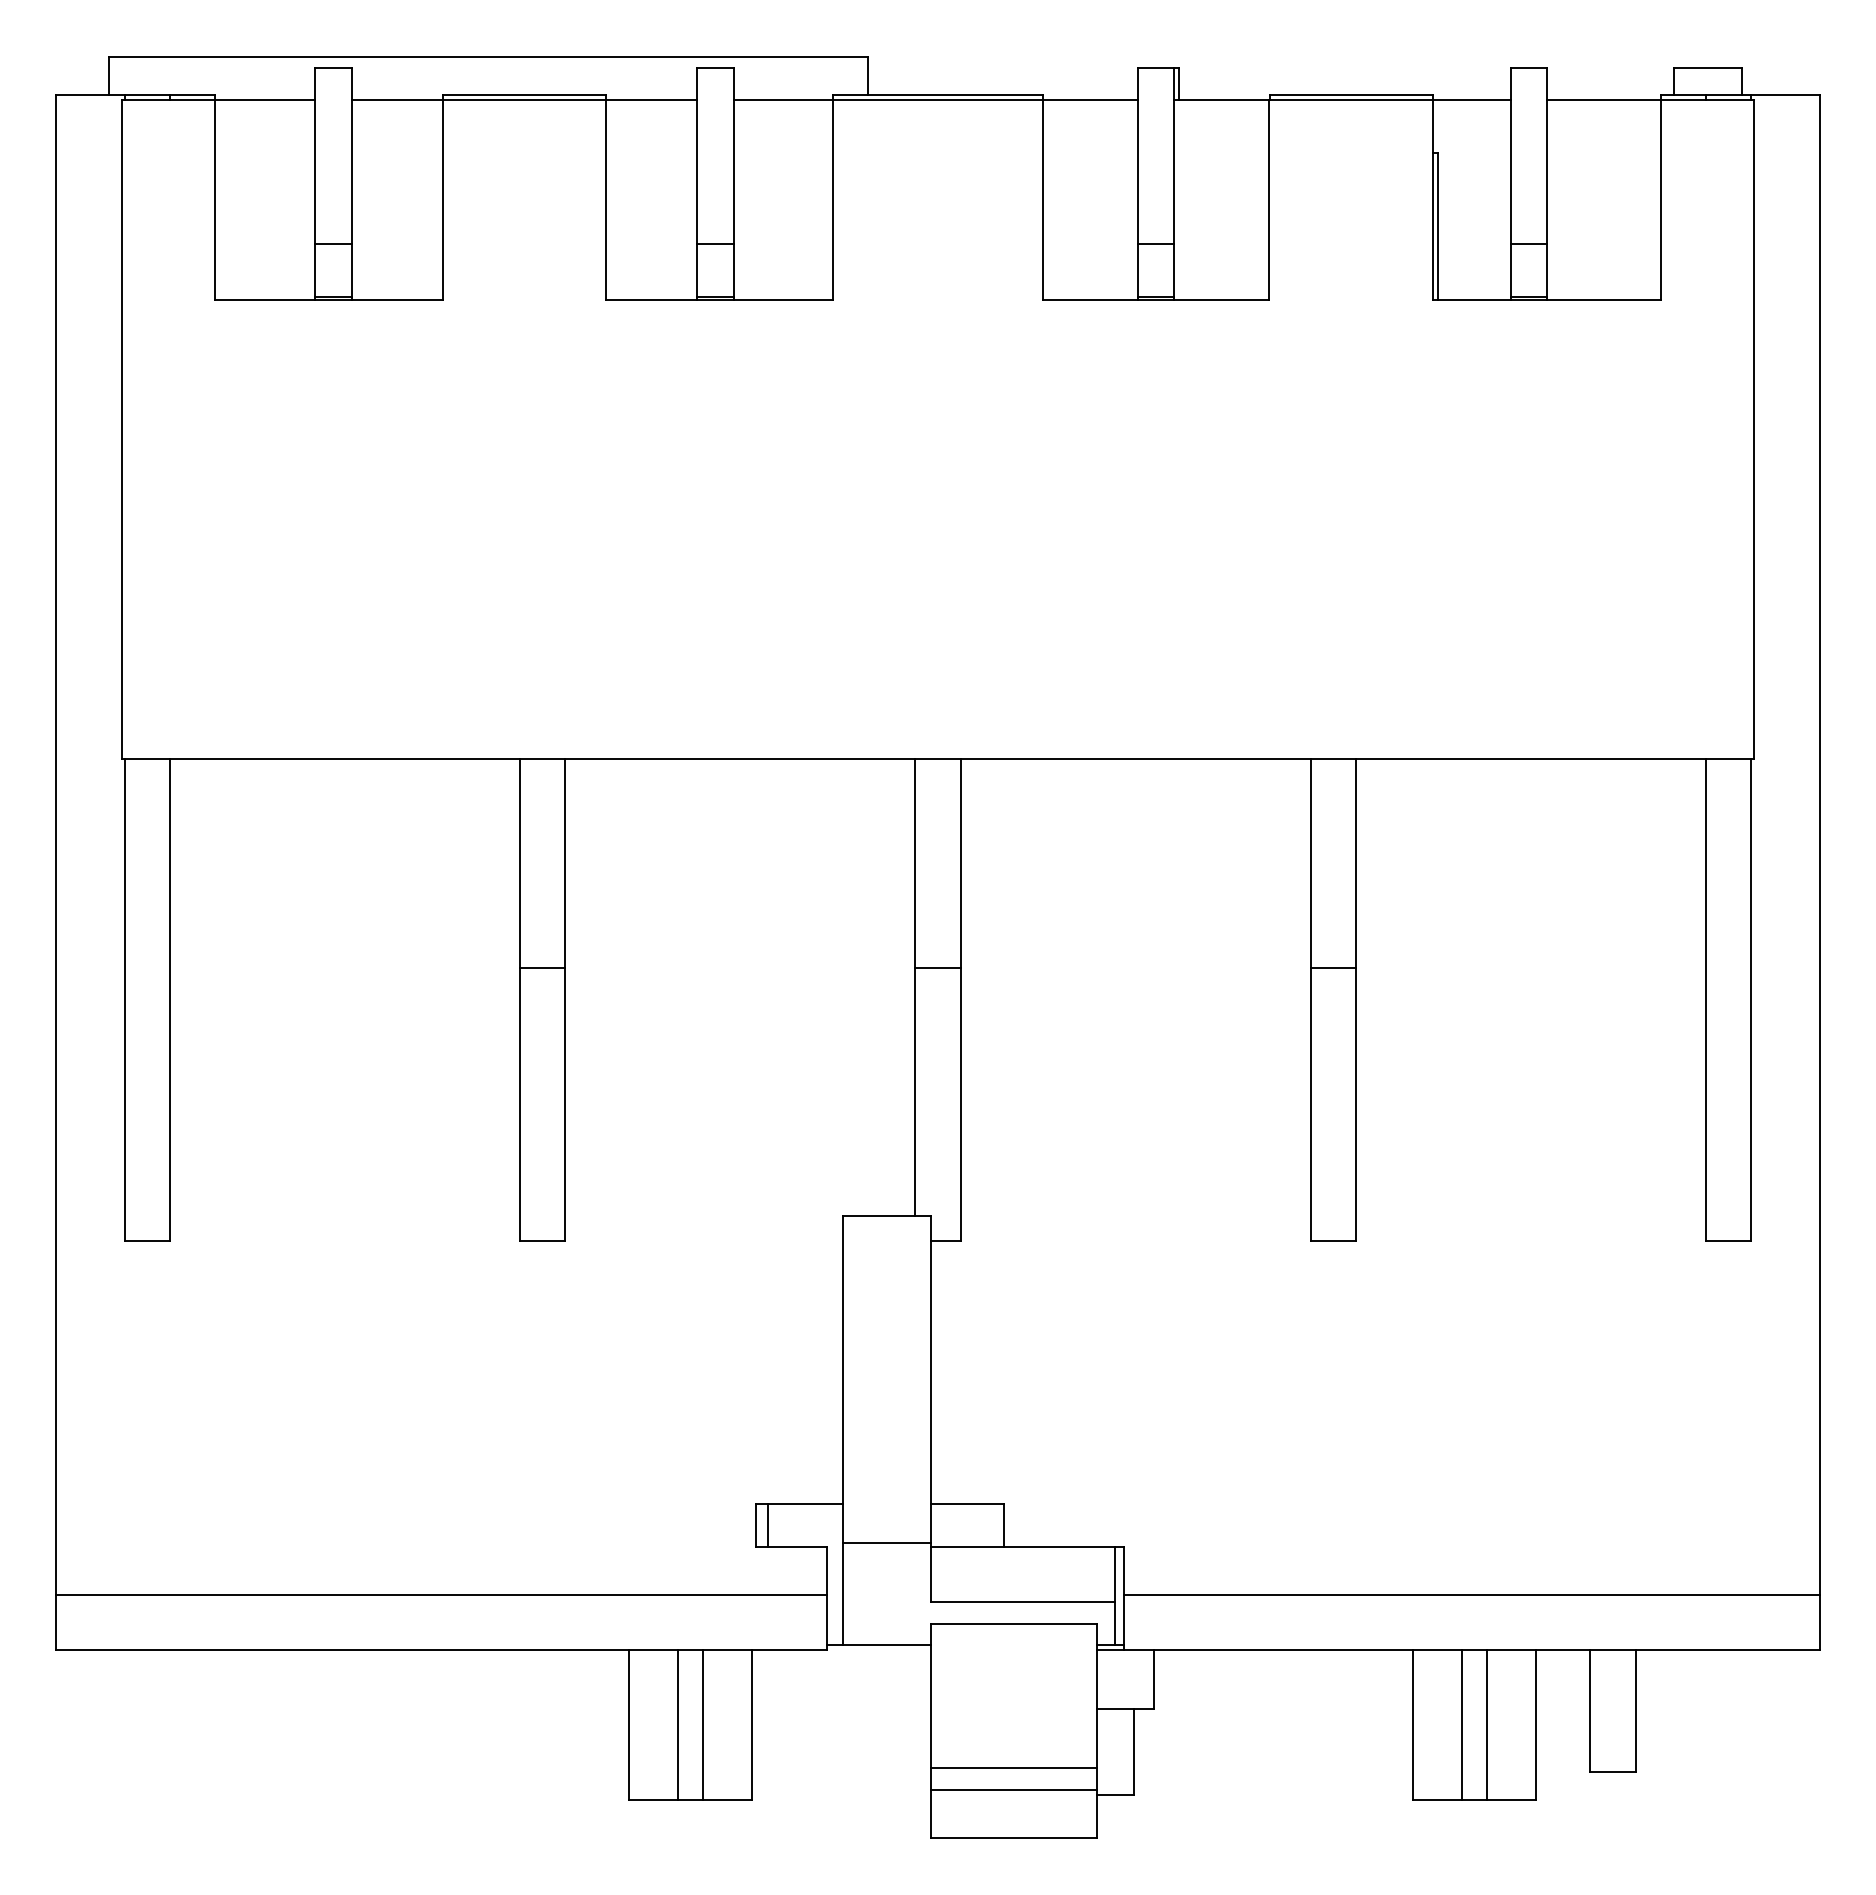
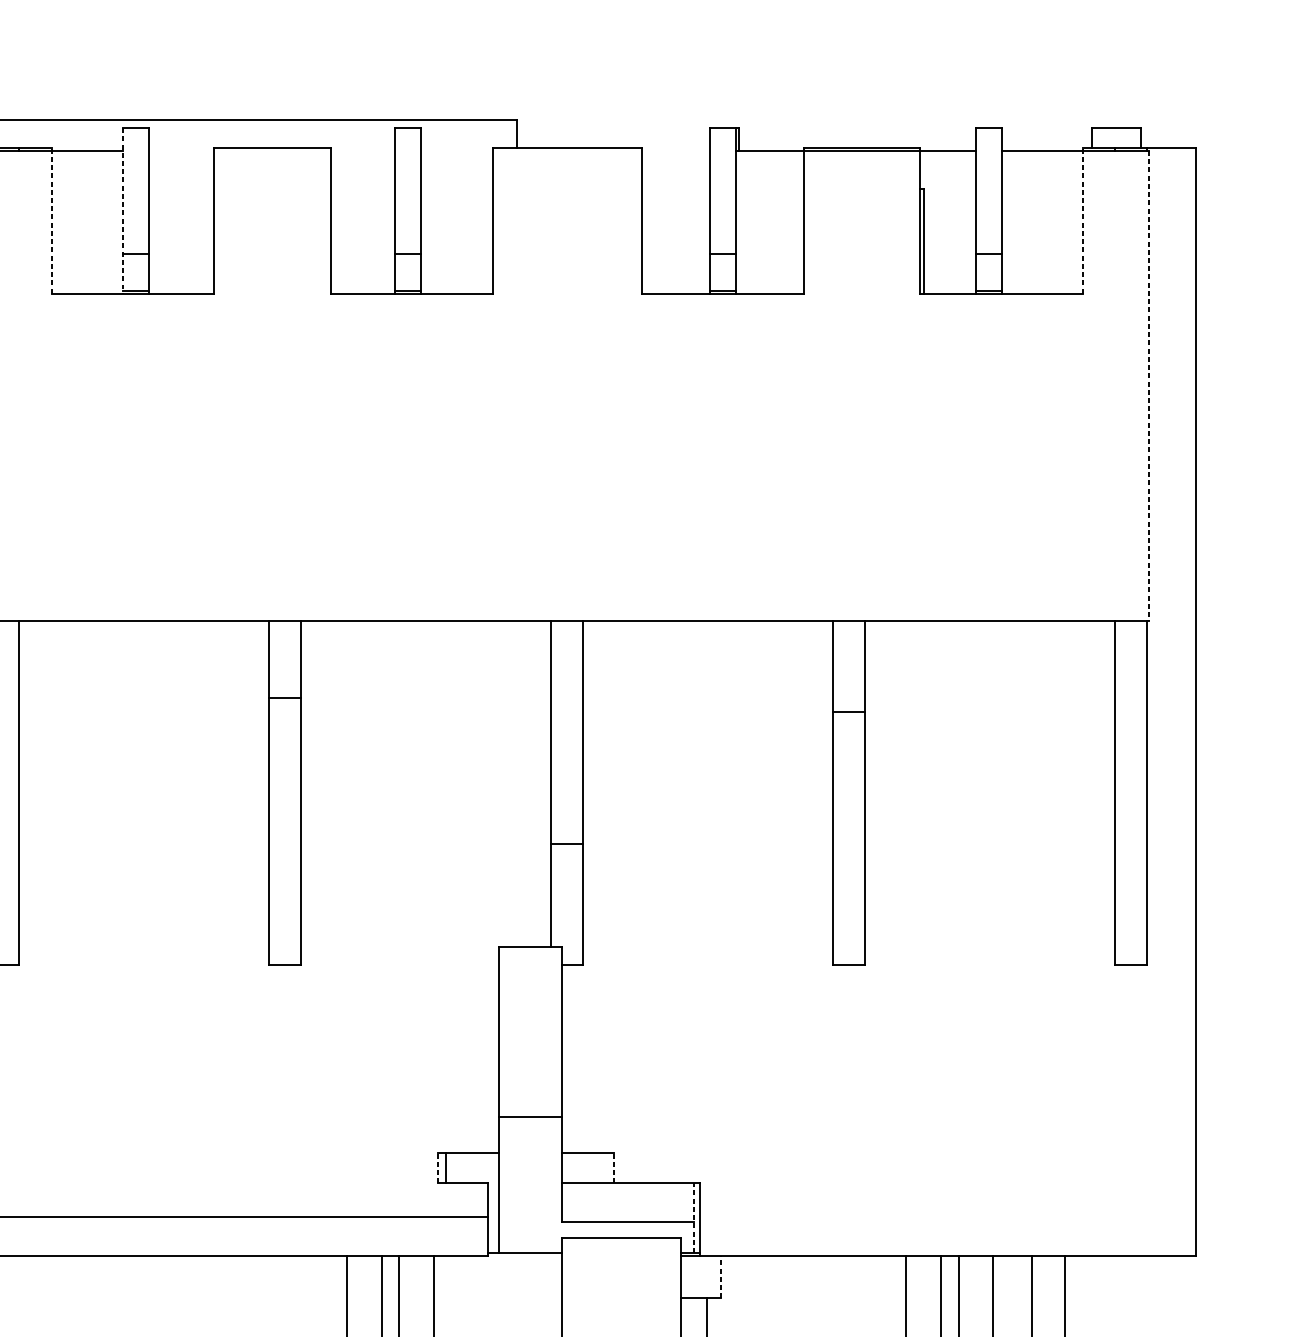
line: (524, 100) -> (272, 151), removed
line: (935, 100) -> (565, 151), removed
line: (315, 184) -> (123, 211), solid -> dashed
line: (215, 197) -> (51, 220), solid -> dashed
line: (1660, 197) -> (1082, 220), solid -> dashed
line: (1753, 429) -> (1148, 385), solid -> dashed
line: (542, 967) -> (285, 697), moved
line: (937, 967) -> (566, 843), moved
line: (1333, 967) -> (849, 711), moved
line: (756, 1525) -> (437, 1167), solid -> dashed
line: (1003, 1525) -> (613, 1167), solid -> dashed
line: (886, 1542) -> (530, 1117), moved
line: (1471, 1595) -> (947, 1217), removed
line: (1115, 1596) -> (693, 1218), solid -> dashed
line: (1153, 1679) -> (720, 1277), solid -> dashed

